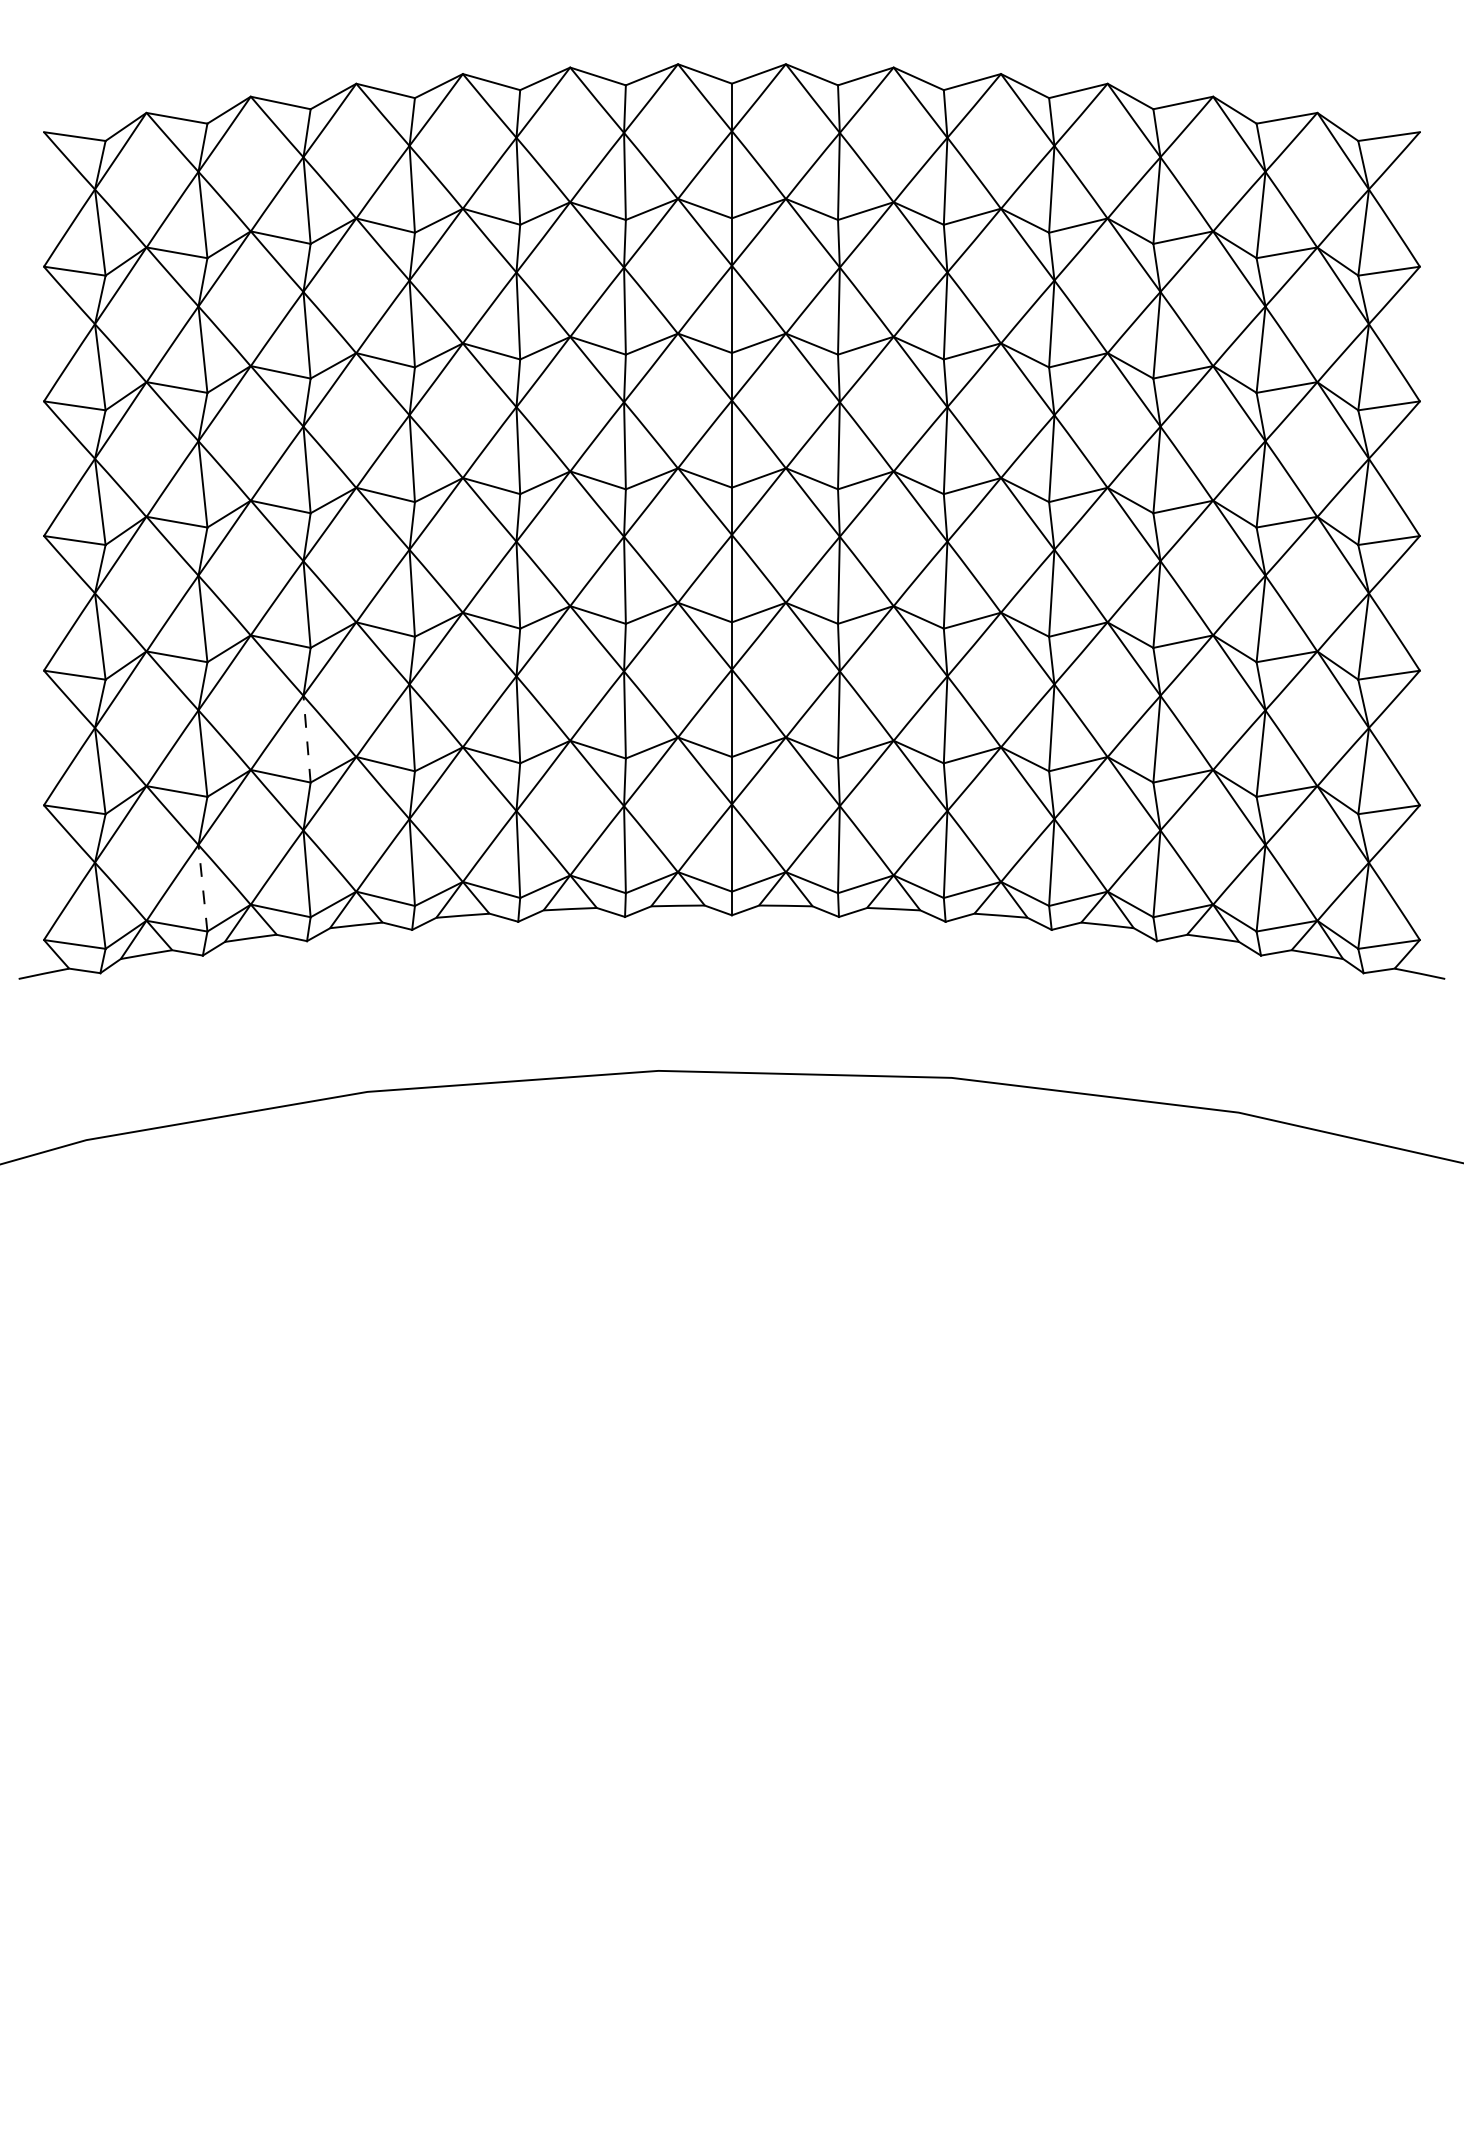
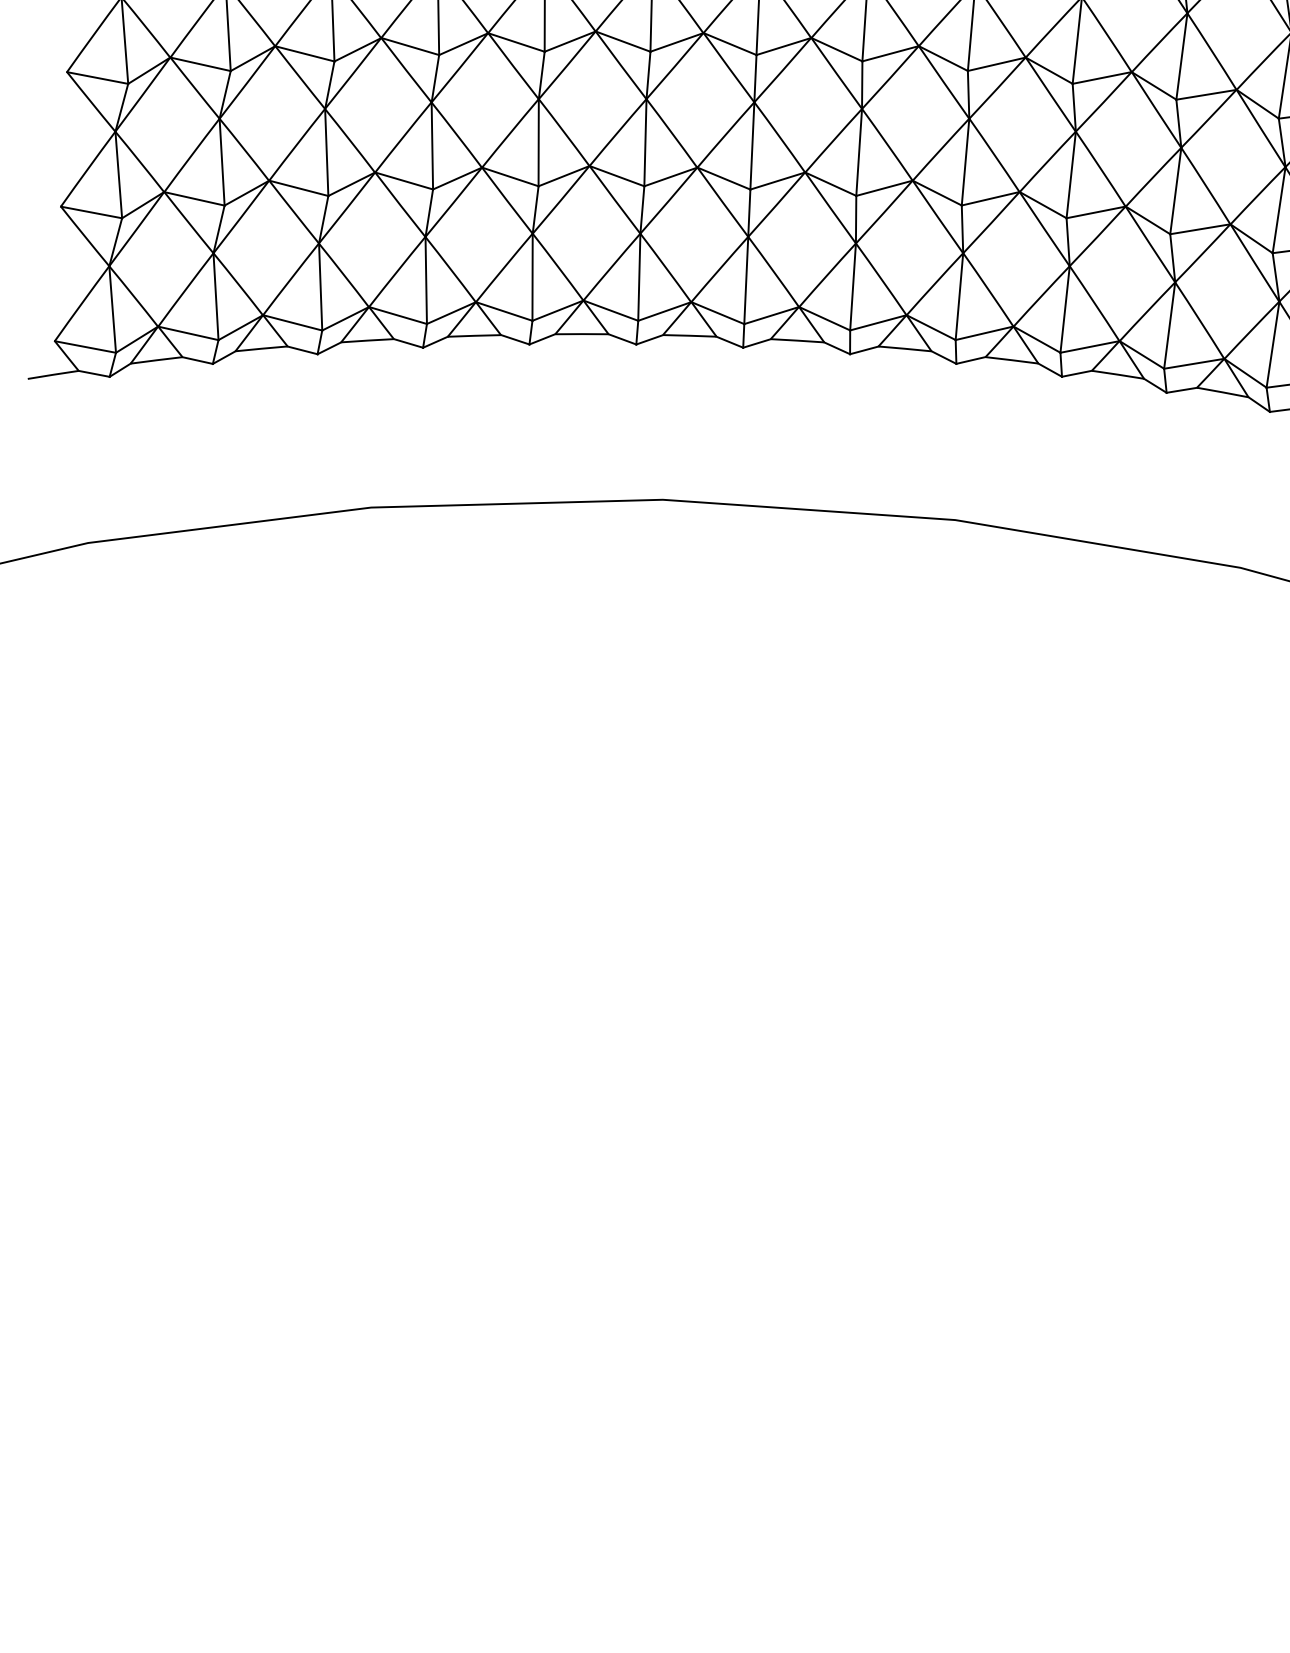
line: (307, 739) -> (327, 152), dashed -> solid
line: (202, 888) -> (215, 296), dashed -> solid

